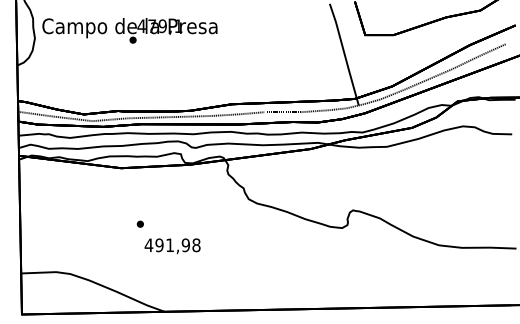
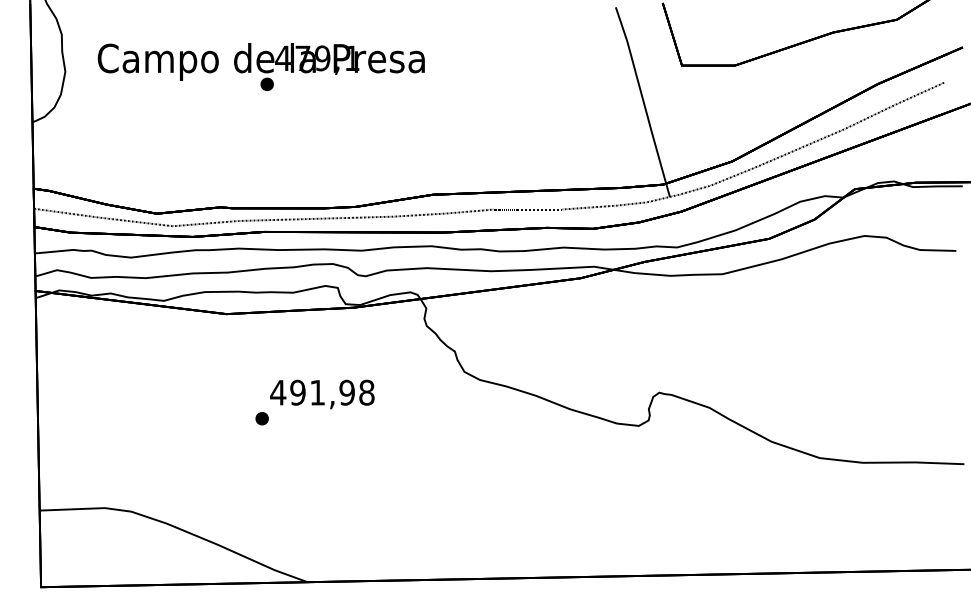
text: (129, 30) -> (260, 66), moved
text: (172, 246) -> (322, 394), moved

